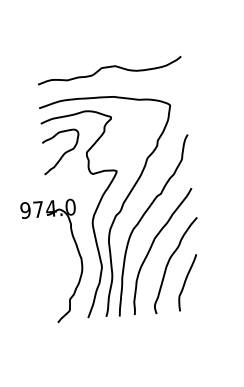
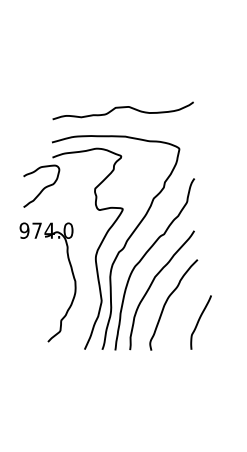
curve: (63, 152) -> (43, 187), moved
part: (78, 253) -> (72, 276), moved
curve: (186, 281) -> (199, 321), moved

